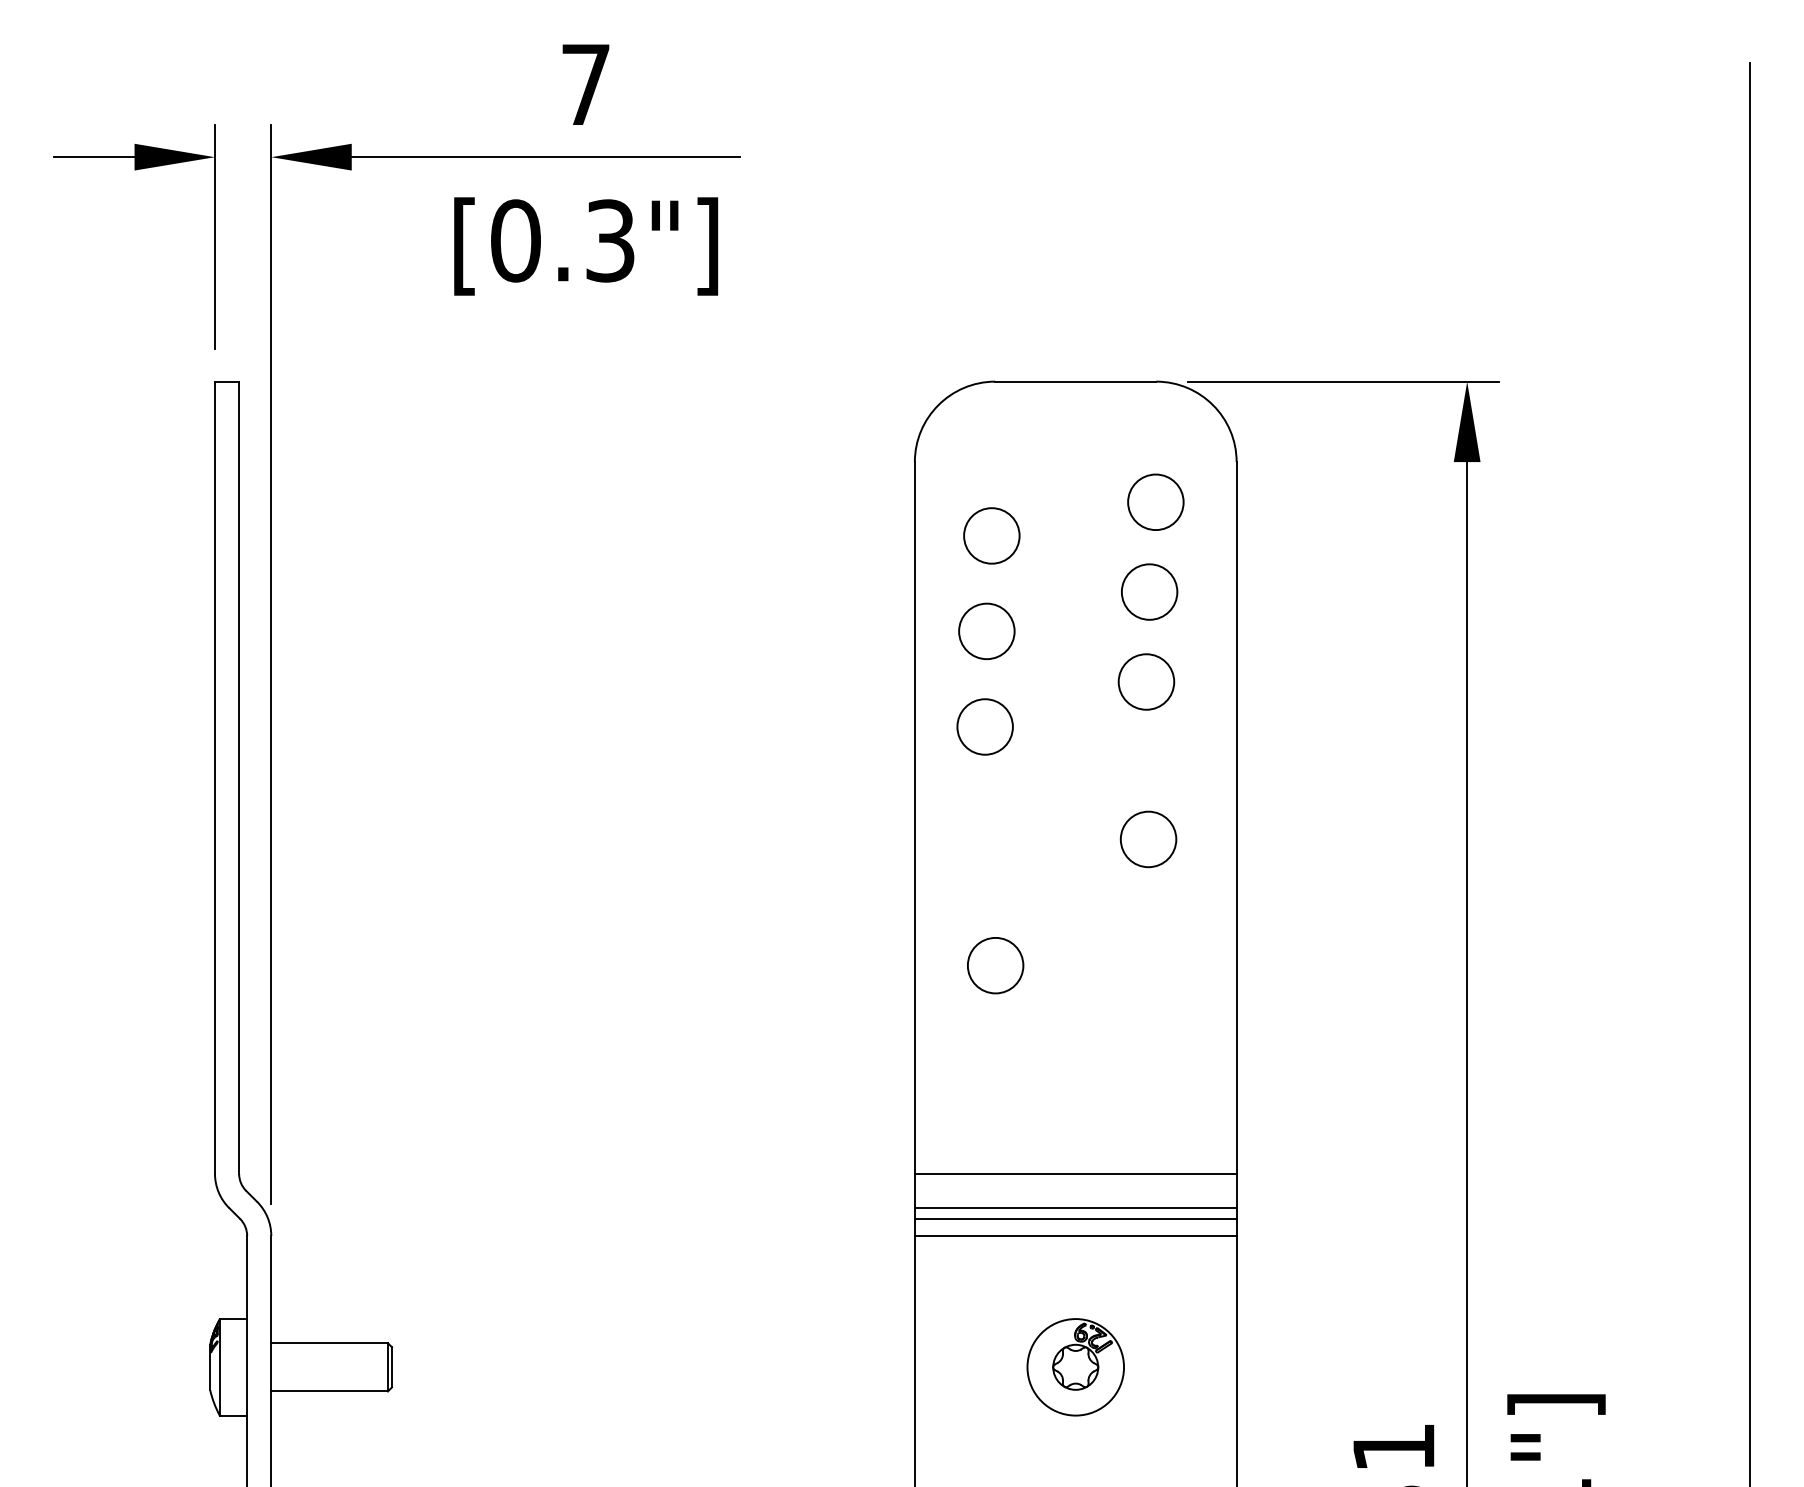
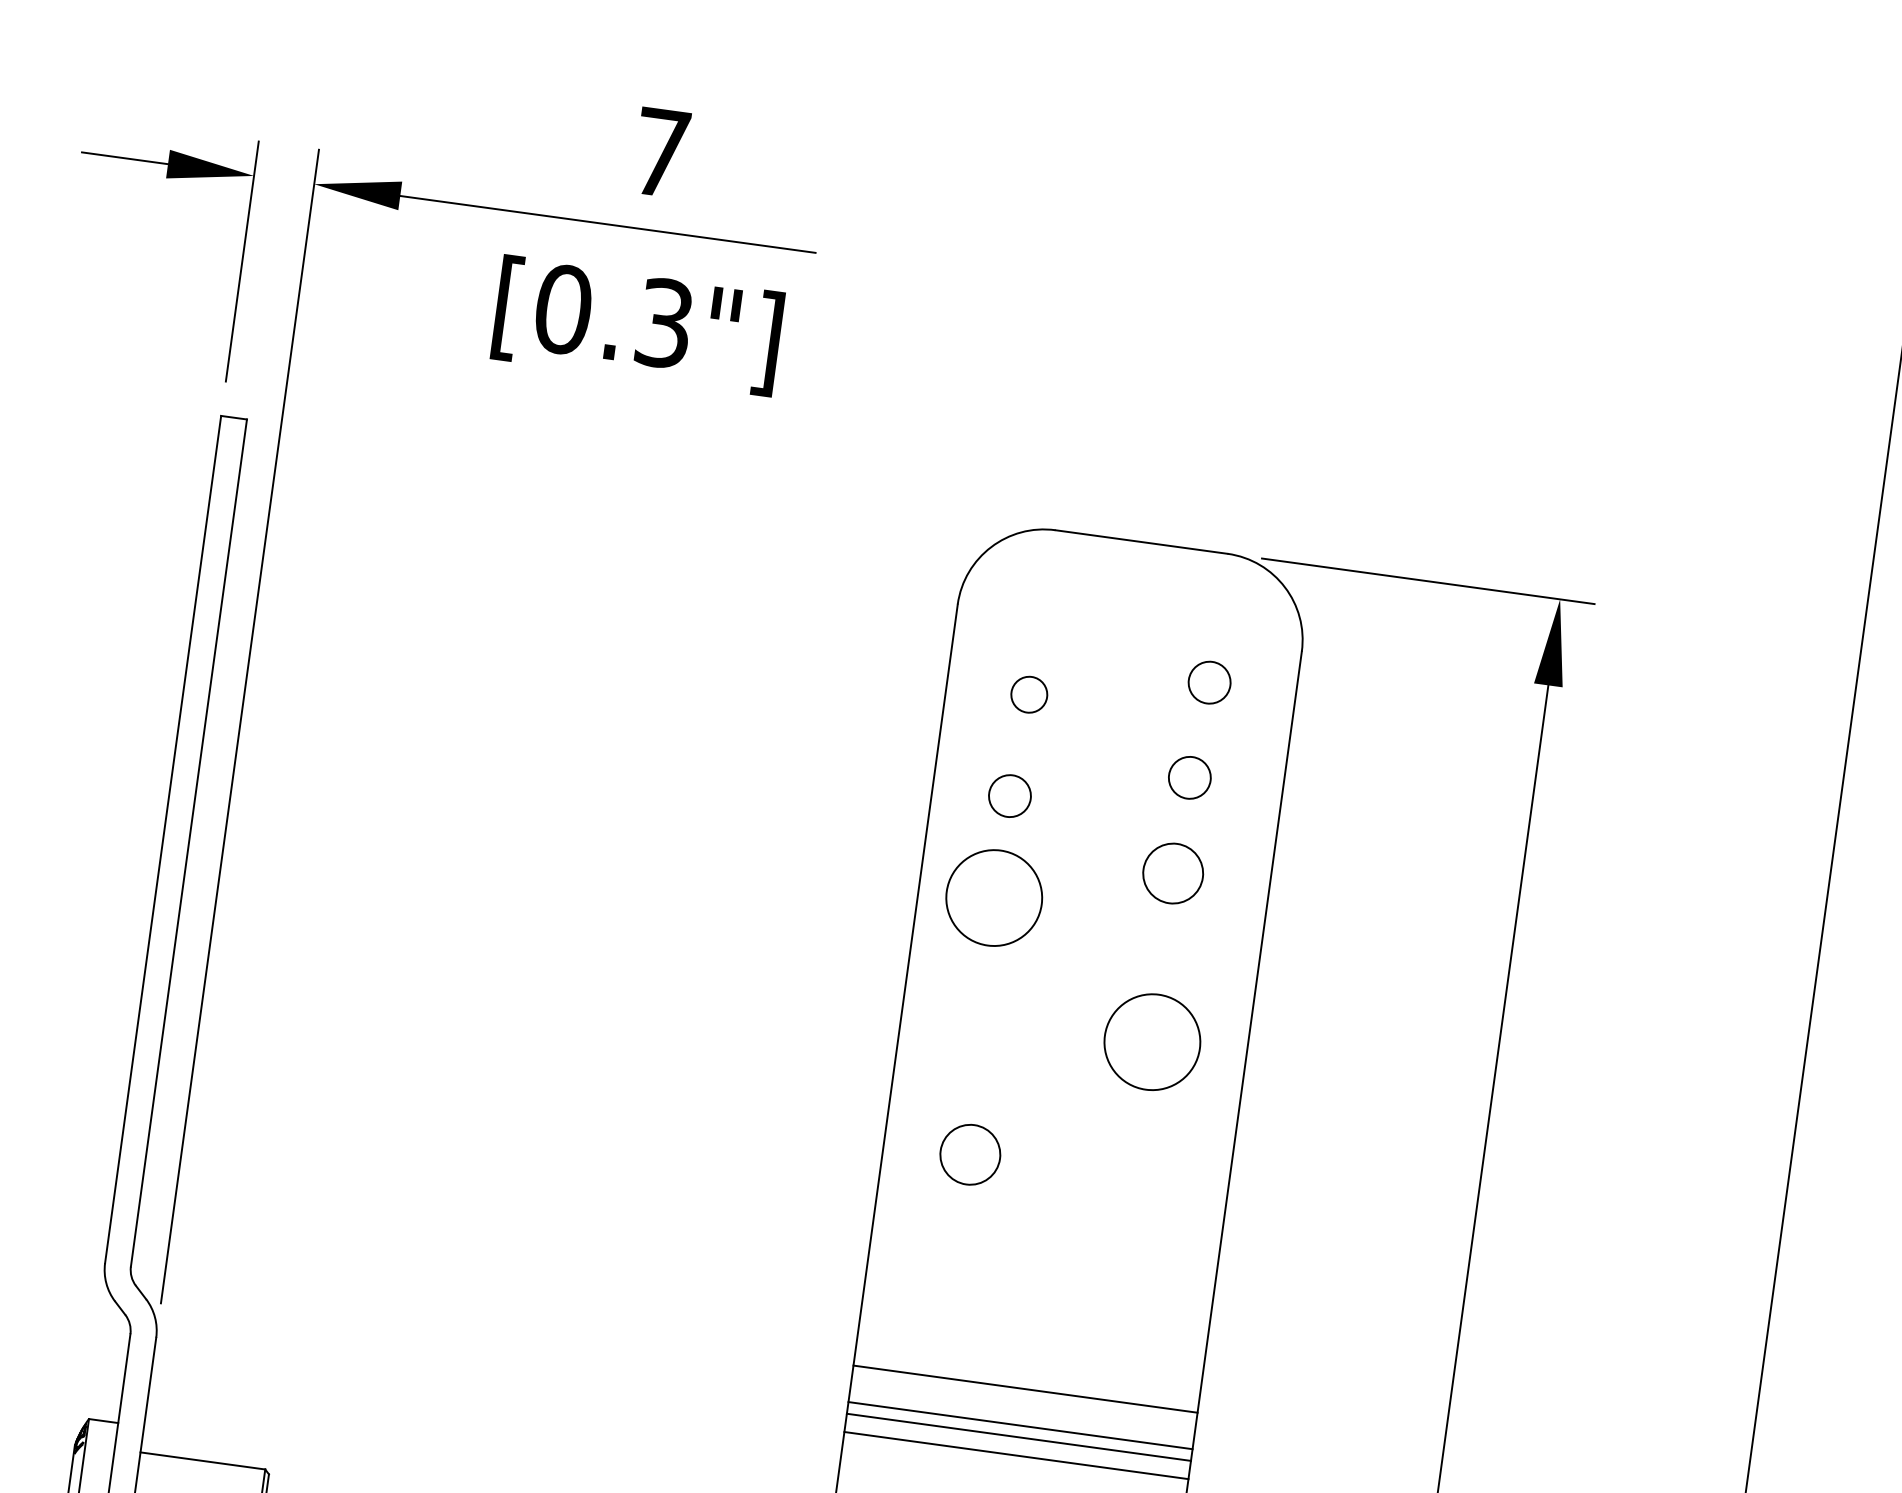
circle: (1155, 501) -> (1209, 681), size x0.7
circle: (991, 535) -> (1028, 694), size x0.6
circle: (1149, 591) -> (1189, 777), size x0.7
circle: (986, 631) -> (1009, 796), size x0.7
circle: (984, 726) -> (993, 897), size x1.6
circle: (1148, 839) -> (1152, 1042), size x1.6

